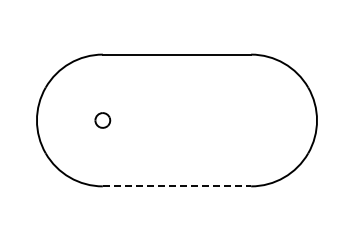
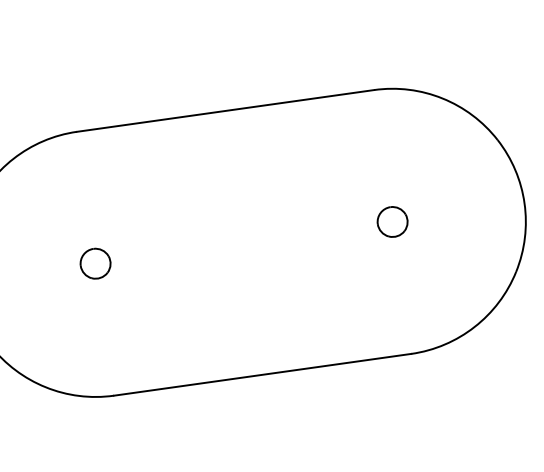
part: (250, 120) -> (391, 222), added
line: (177, 186) -> (263, 374), dashed -> solid

